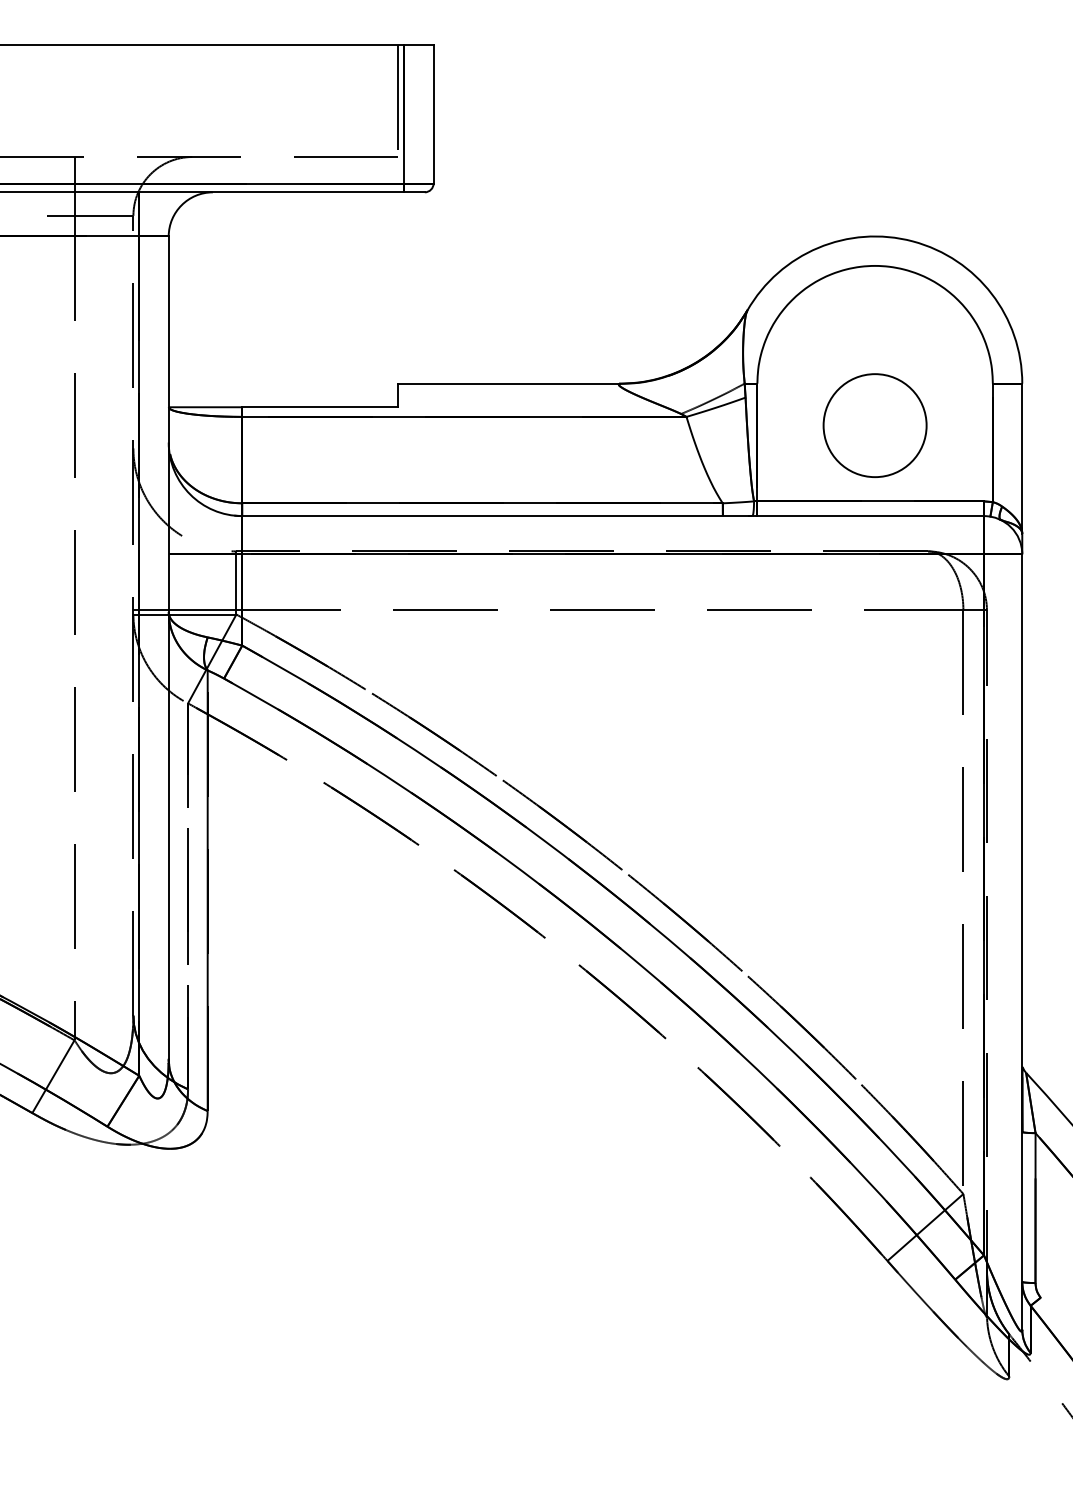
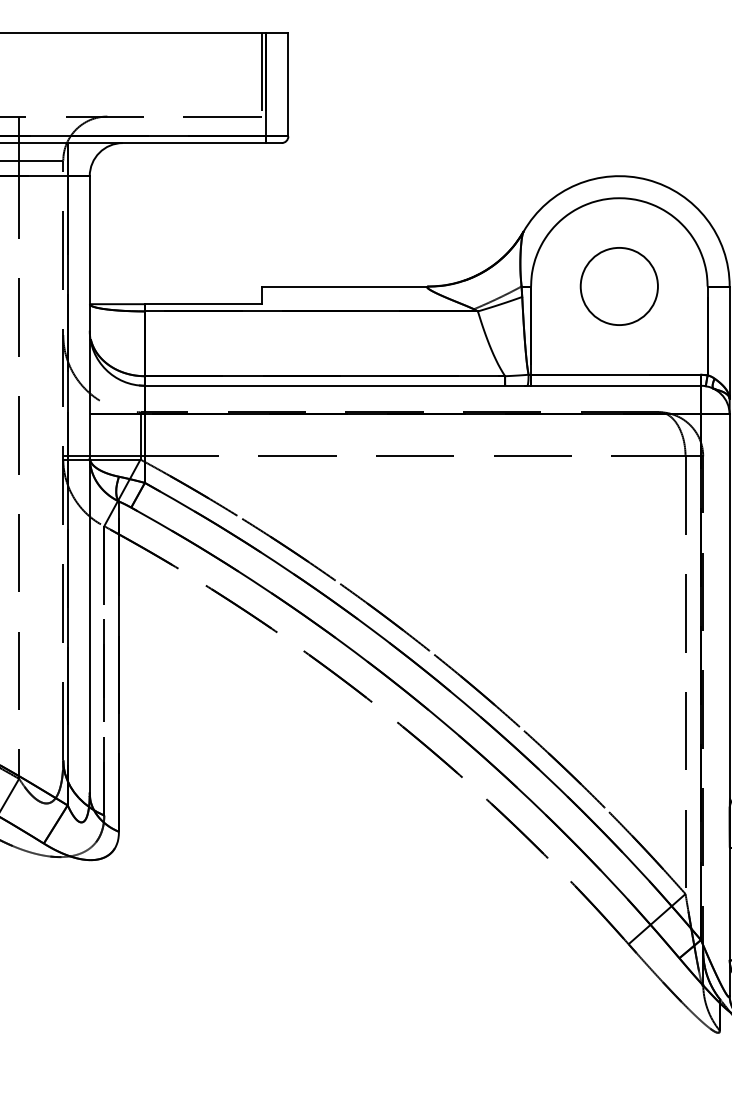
circle: (874, 425) -> (618, 286), moved

